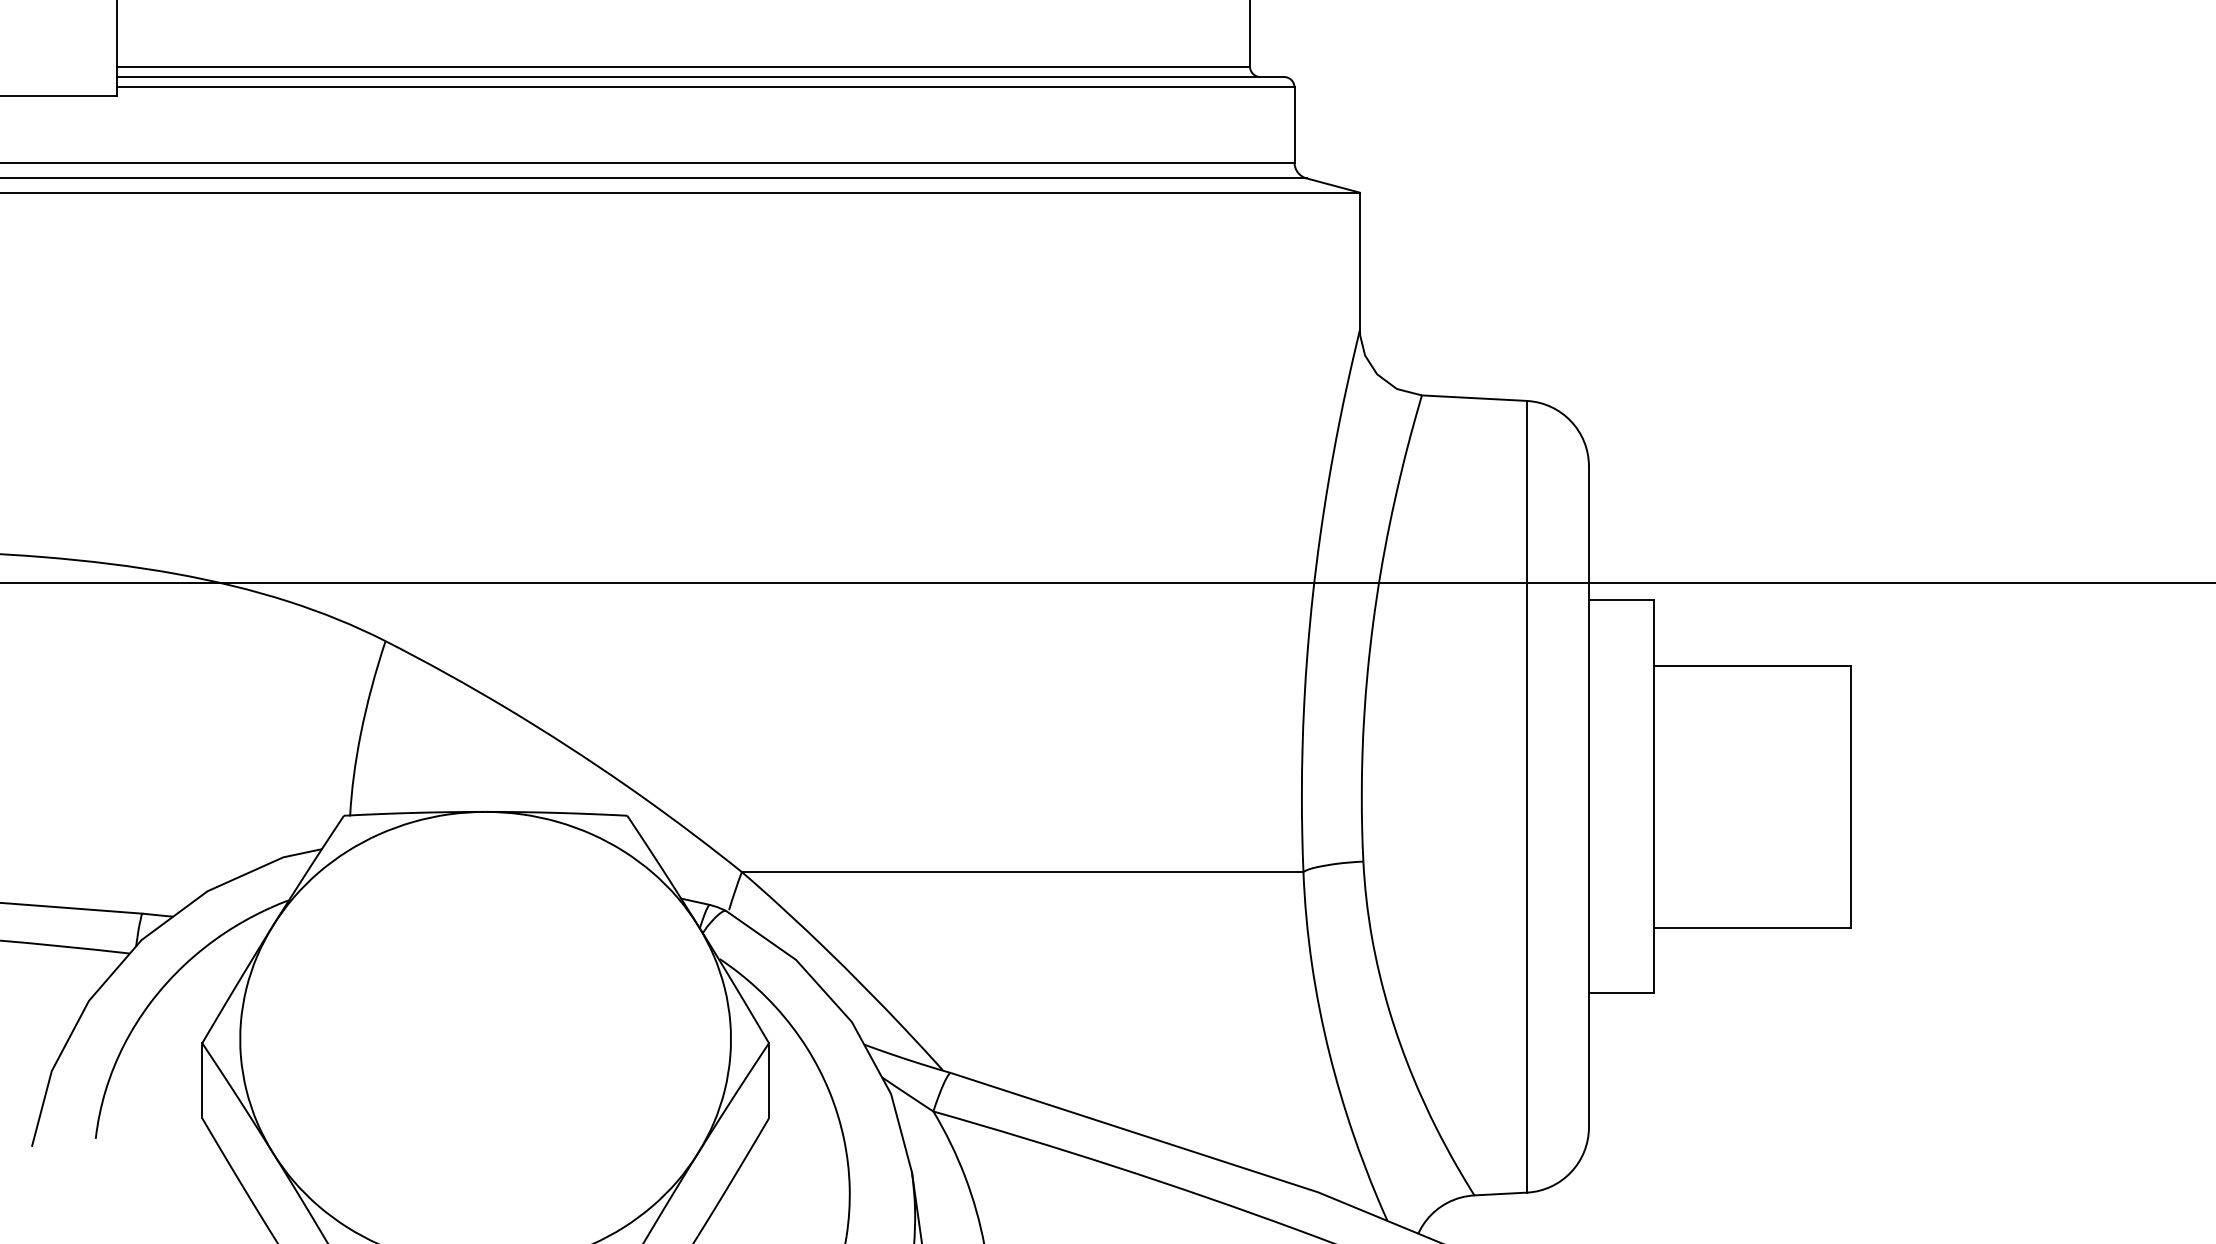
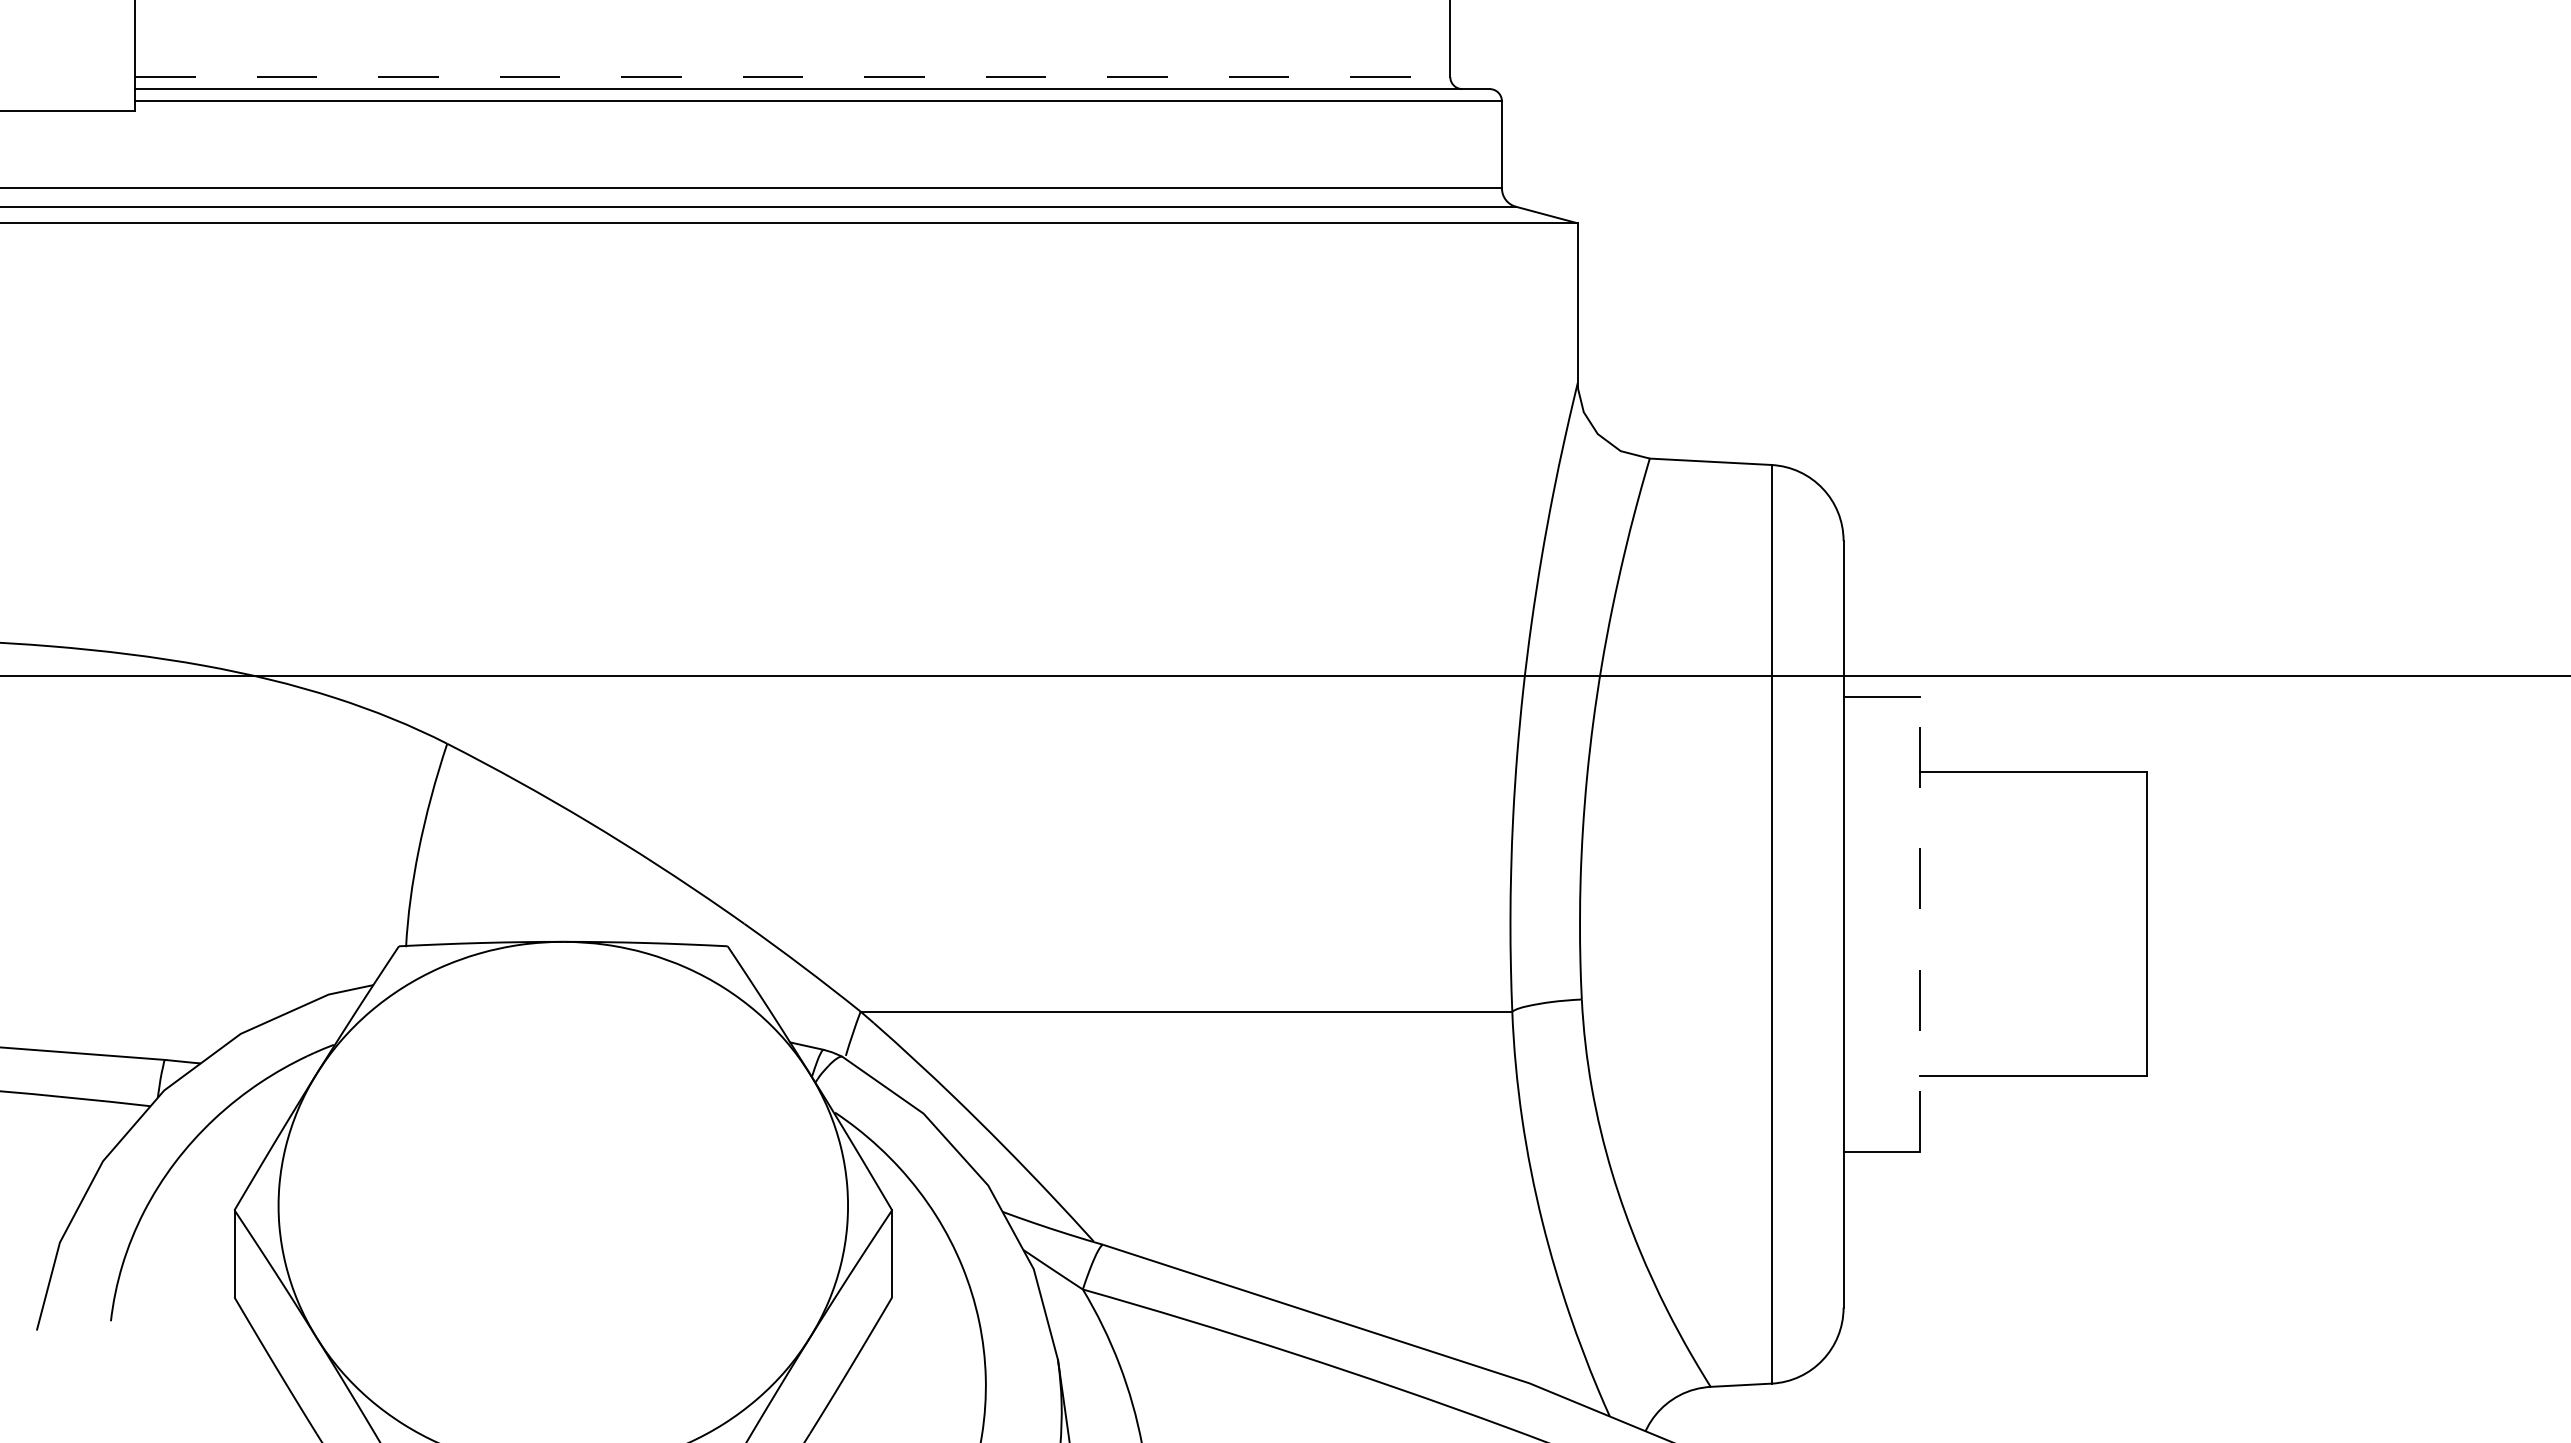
line: (683, 66) -> (792, 76), solid -> dashed
line: (1654, 796) -> (1919, 924), solid -> dashed

